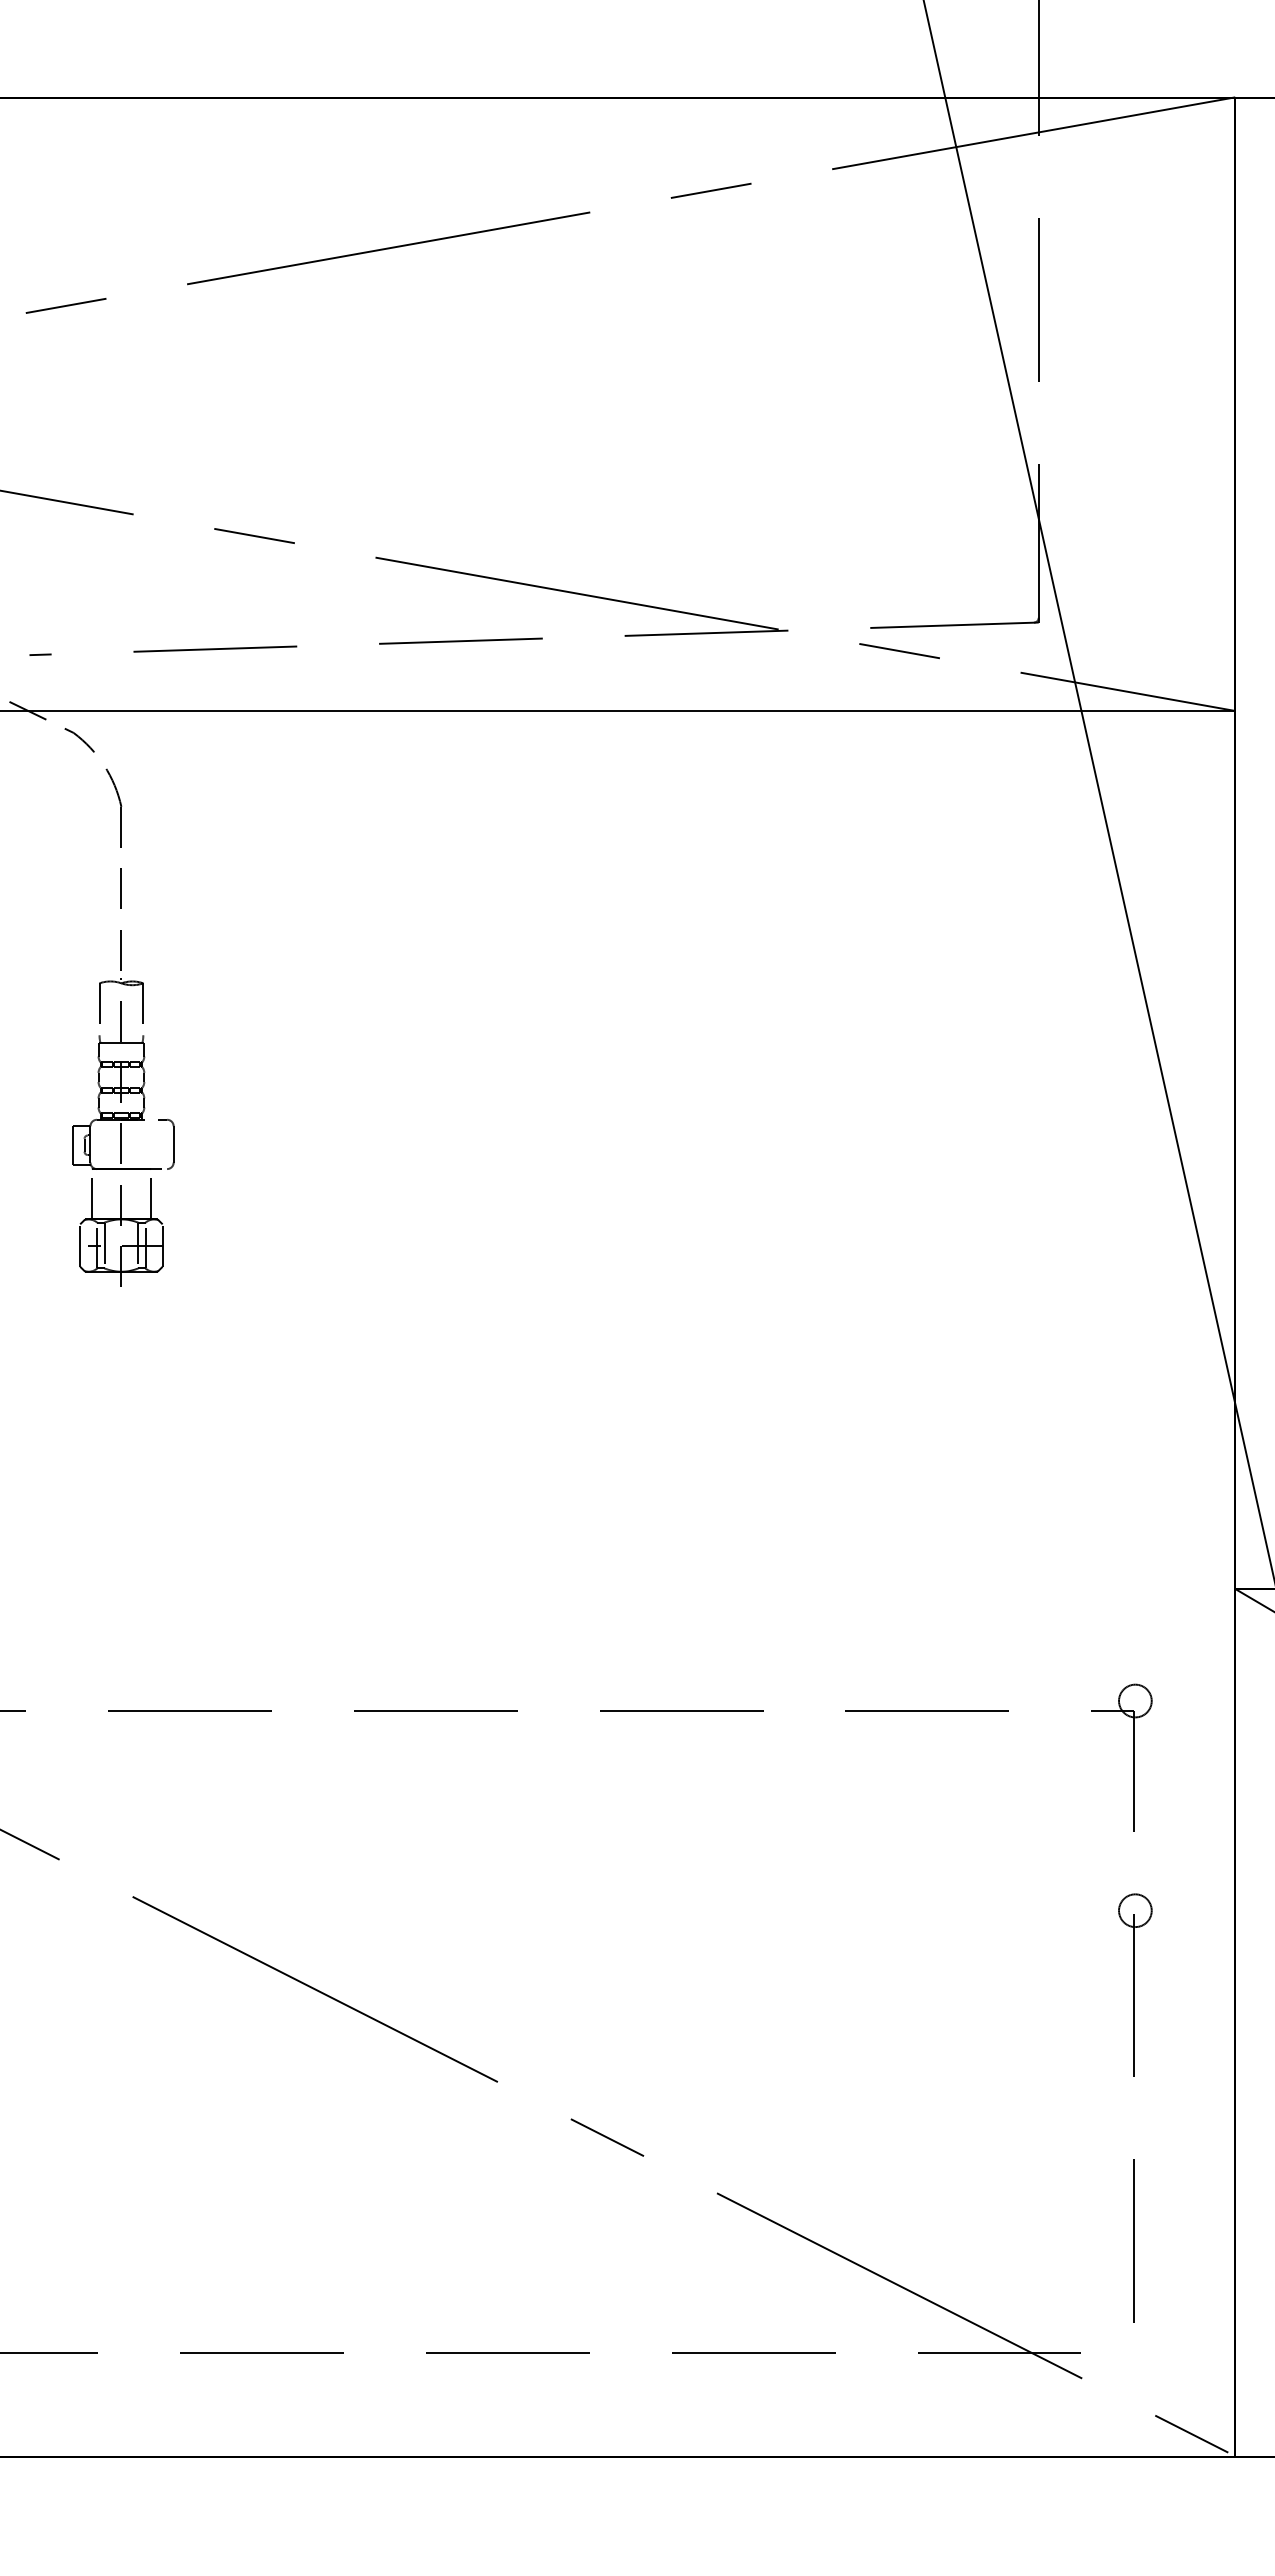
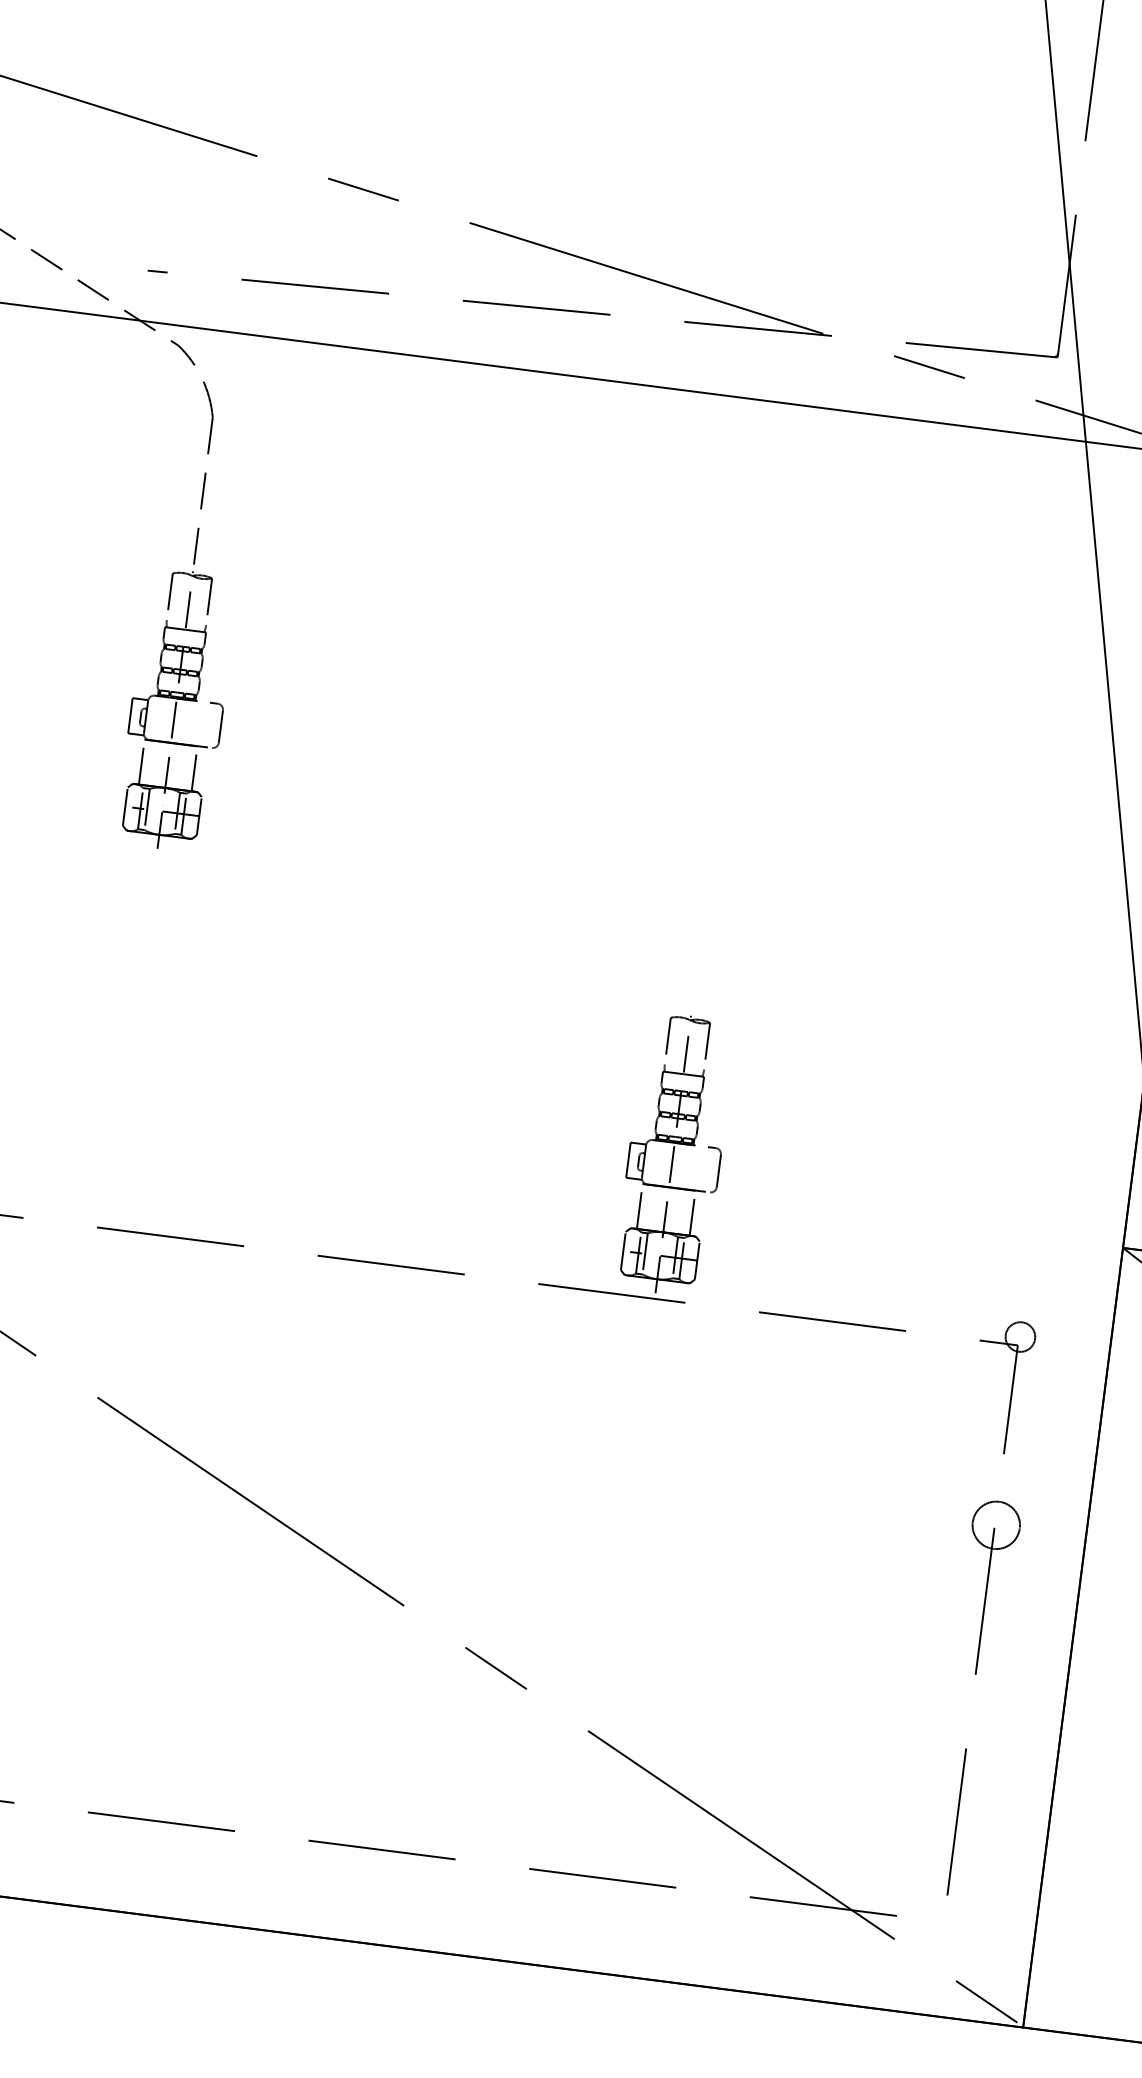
part: (731, 1549) -> (675, 1154), added
circle: (1135, 1910) -> (996, 1525), size x1.6

